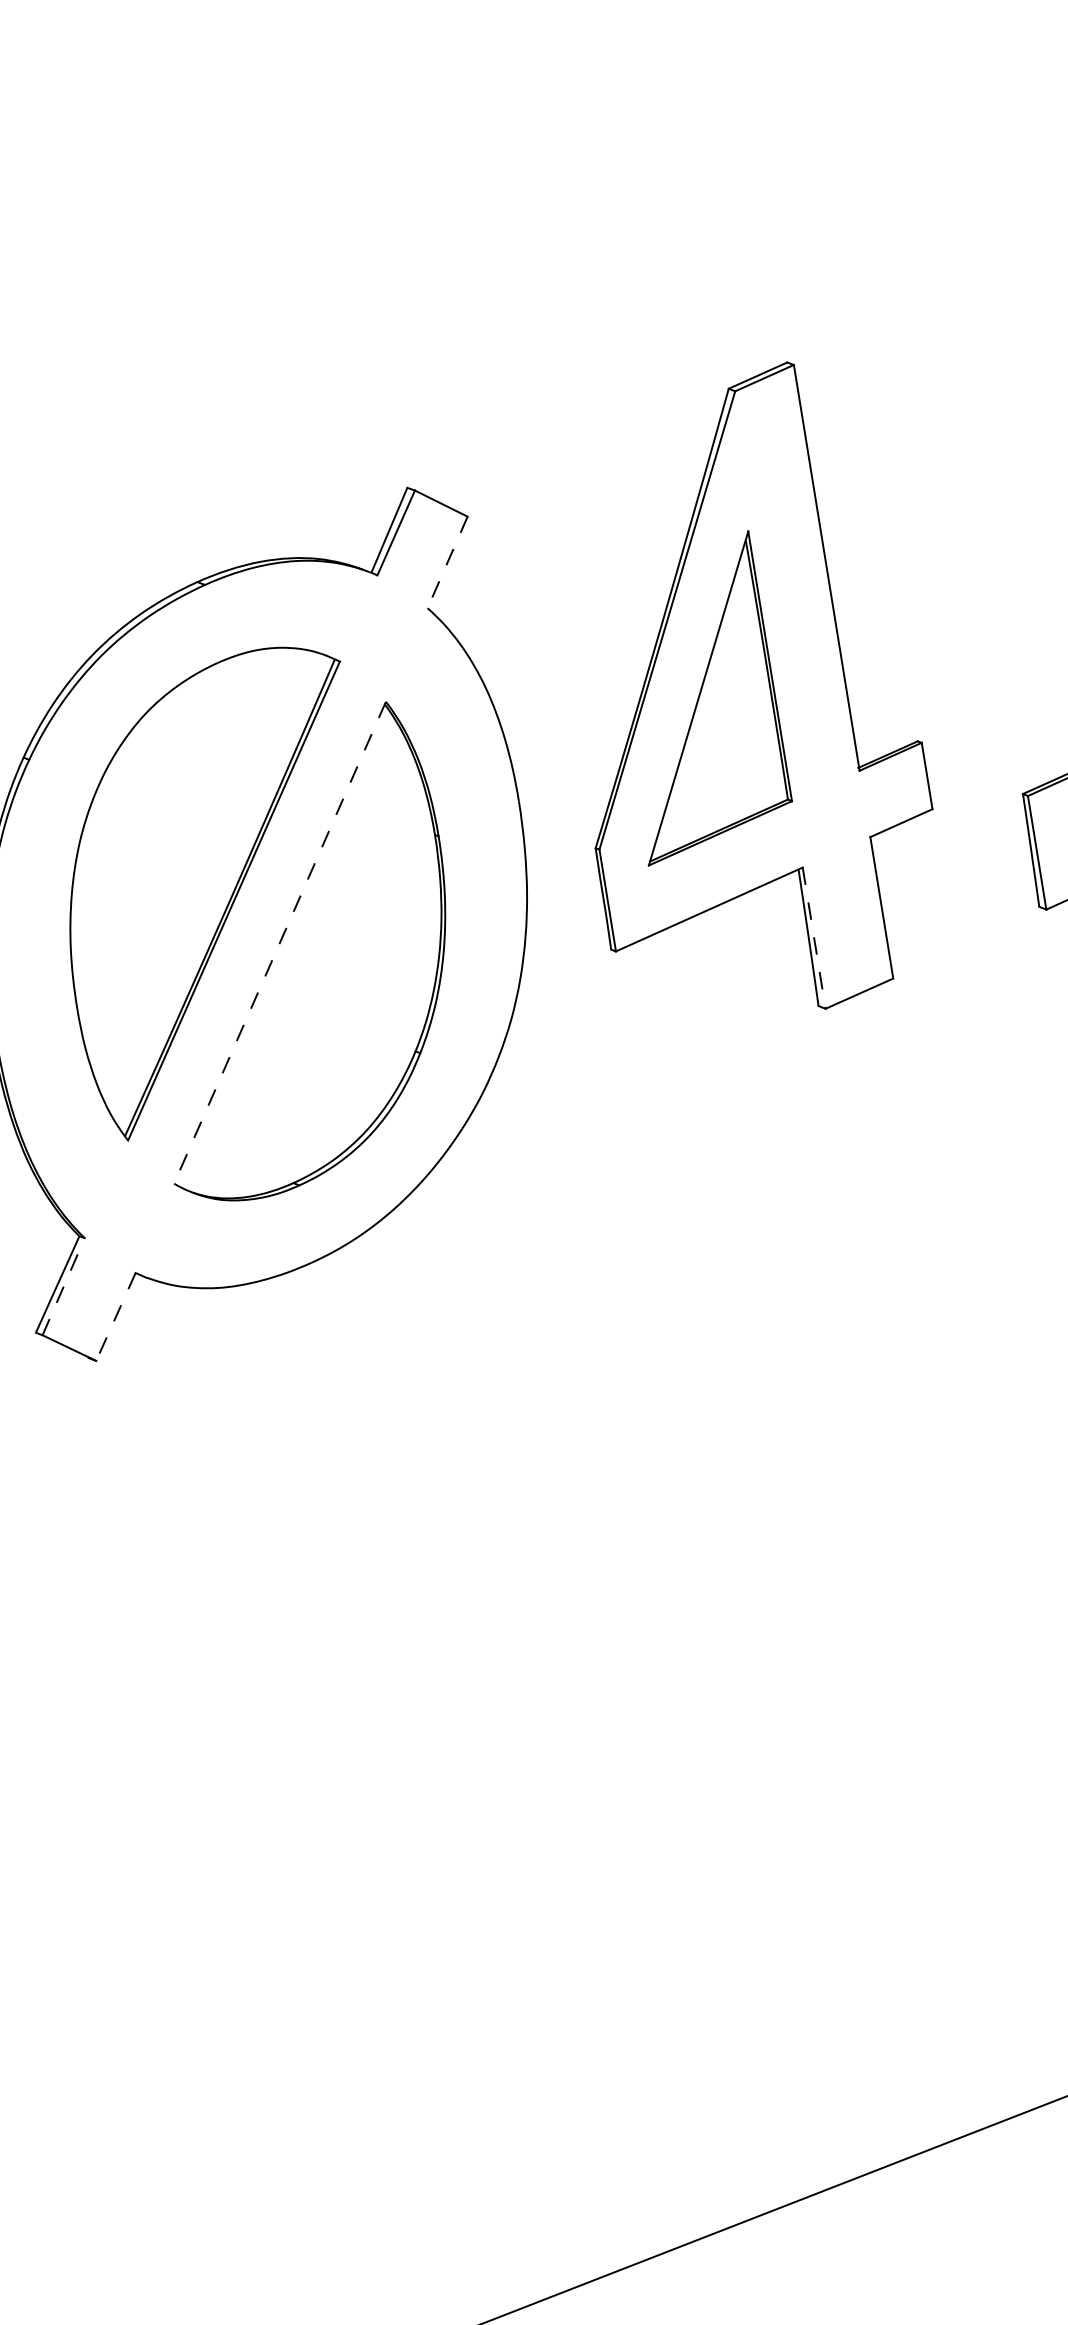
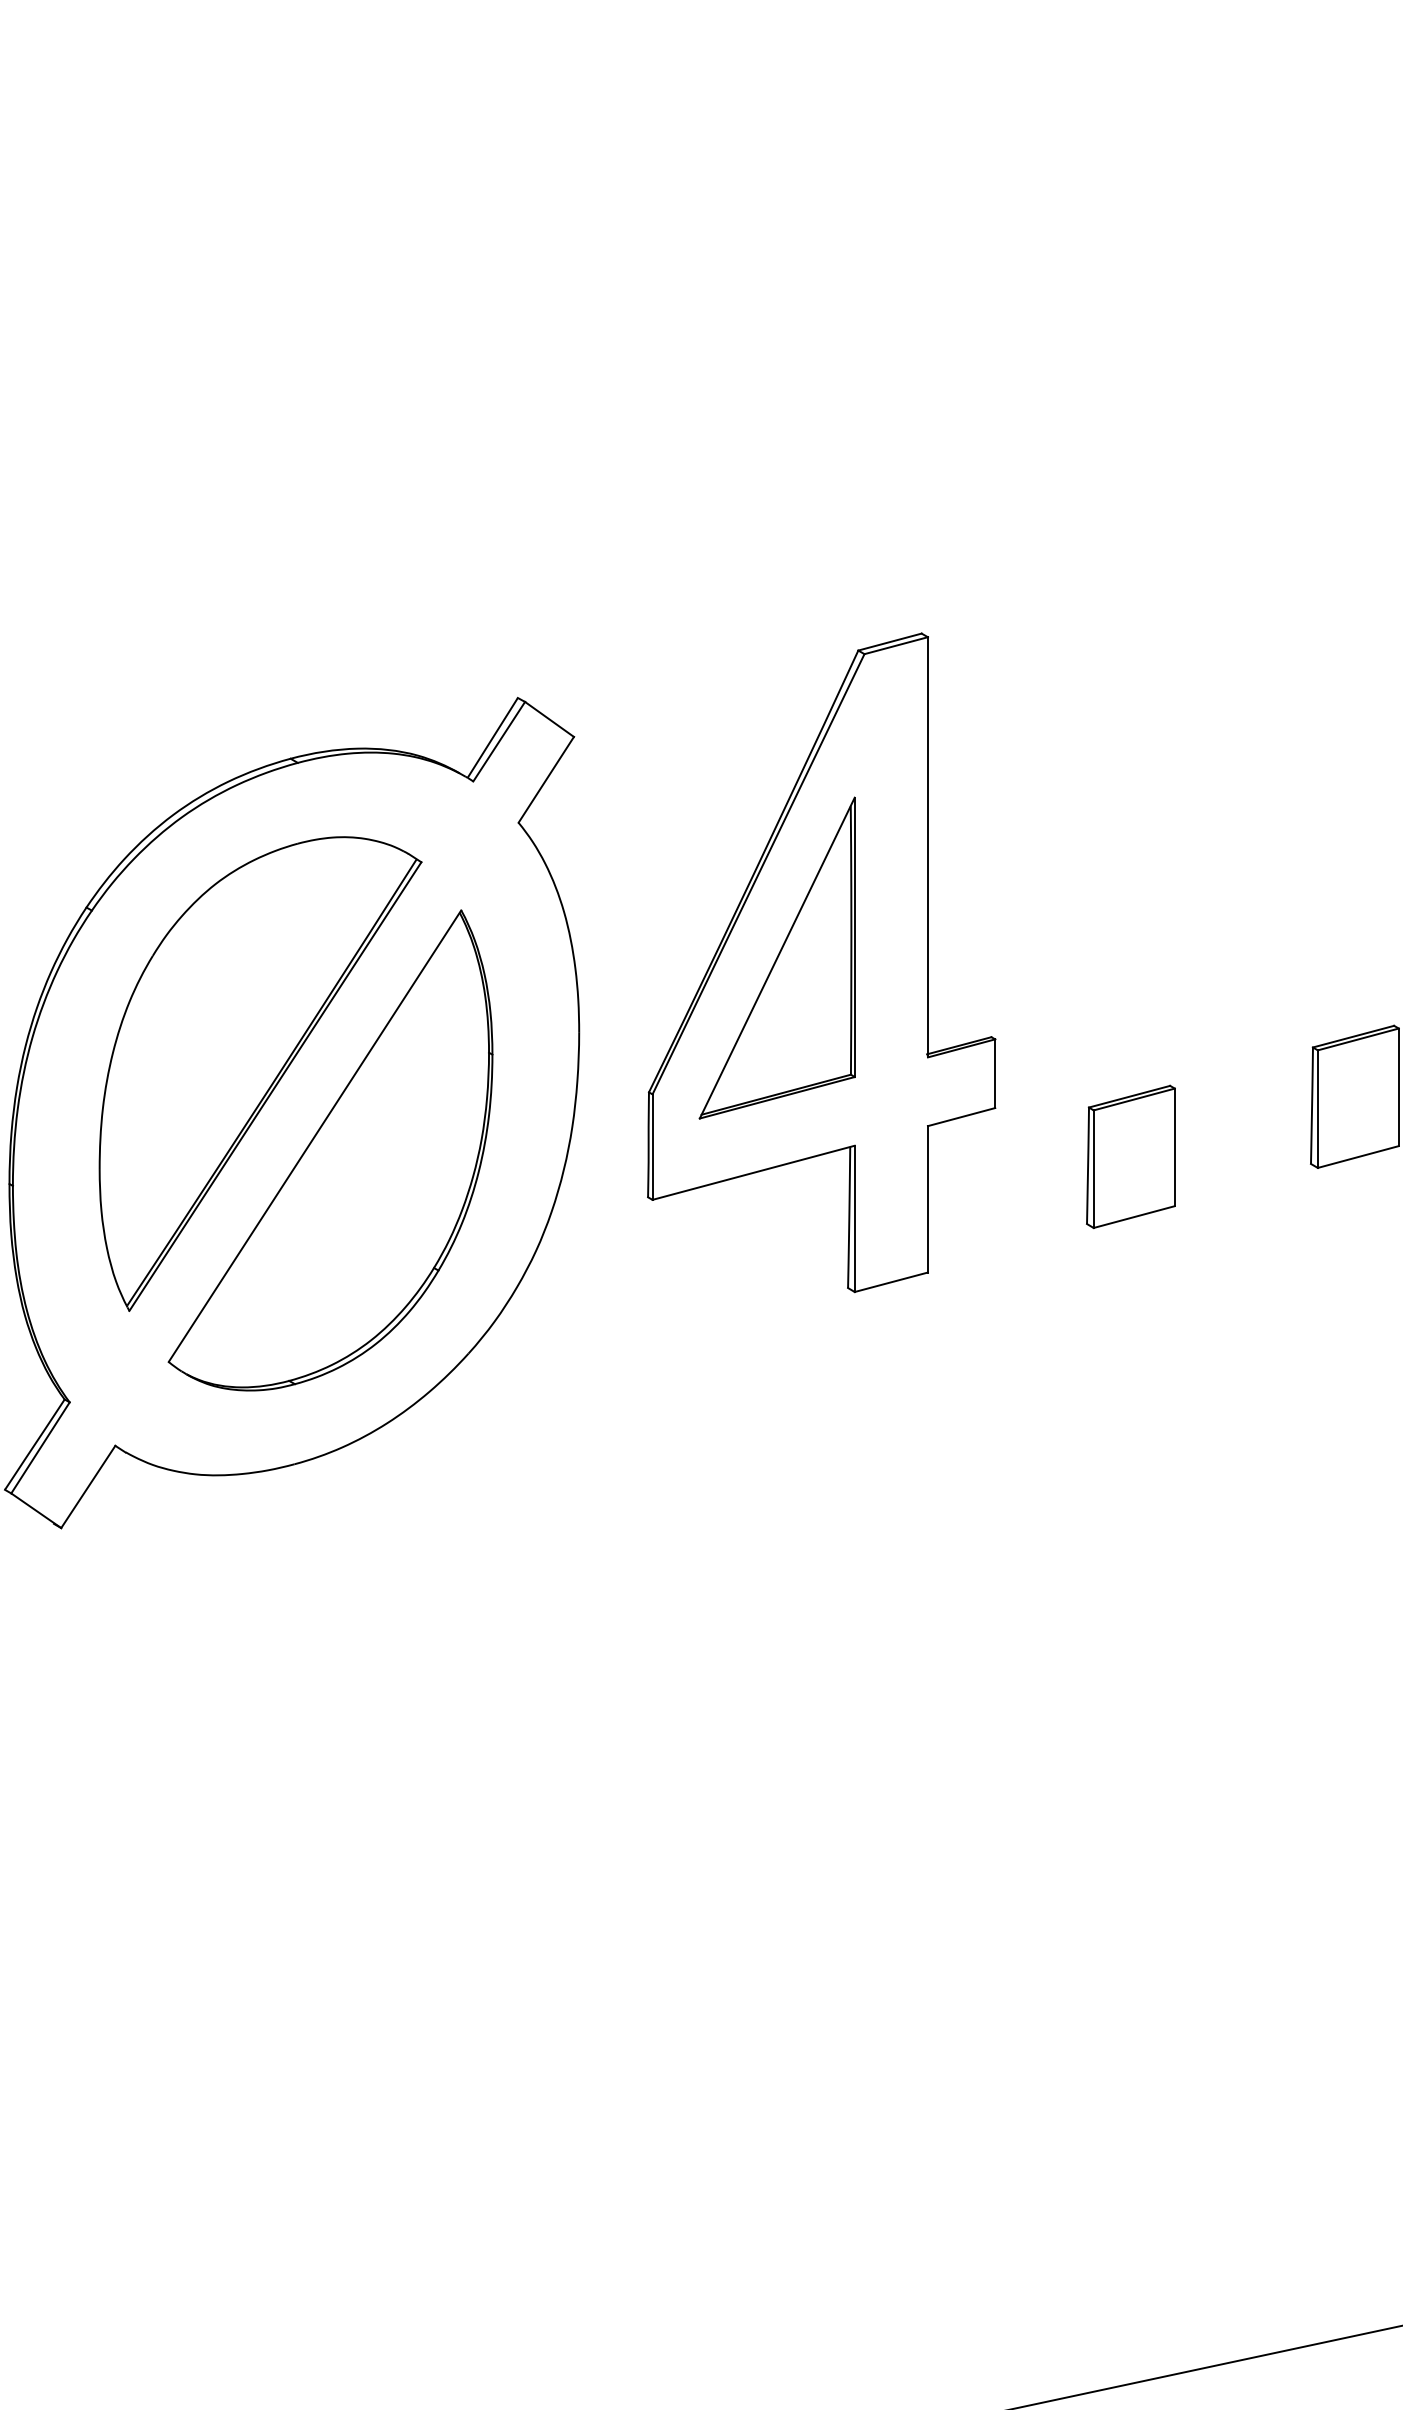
line: (447, 563) -> (546, 780), dashed -> solid
line: (814, 938) -> (854, 1219), dashed -> solid
line: (279, 943) -> (314, 1136), dashed -> solid
line: (63, 1286) -> (40, 1447), dashed -> solid
line: (116, 1317) -> (88, 1487), dashed -> solid

